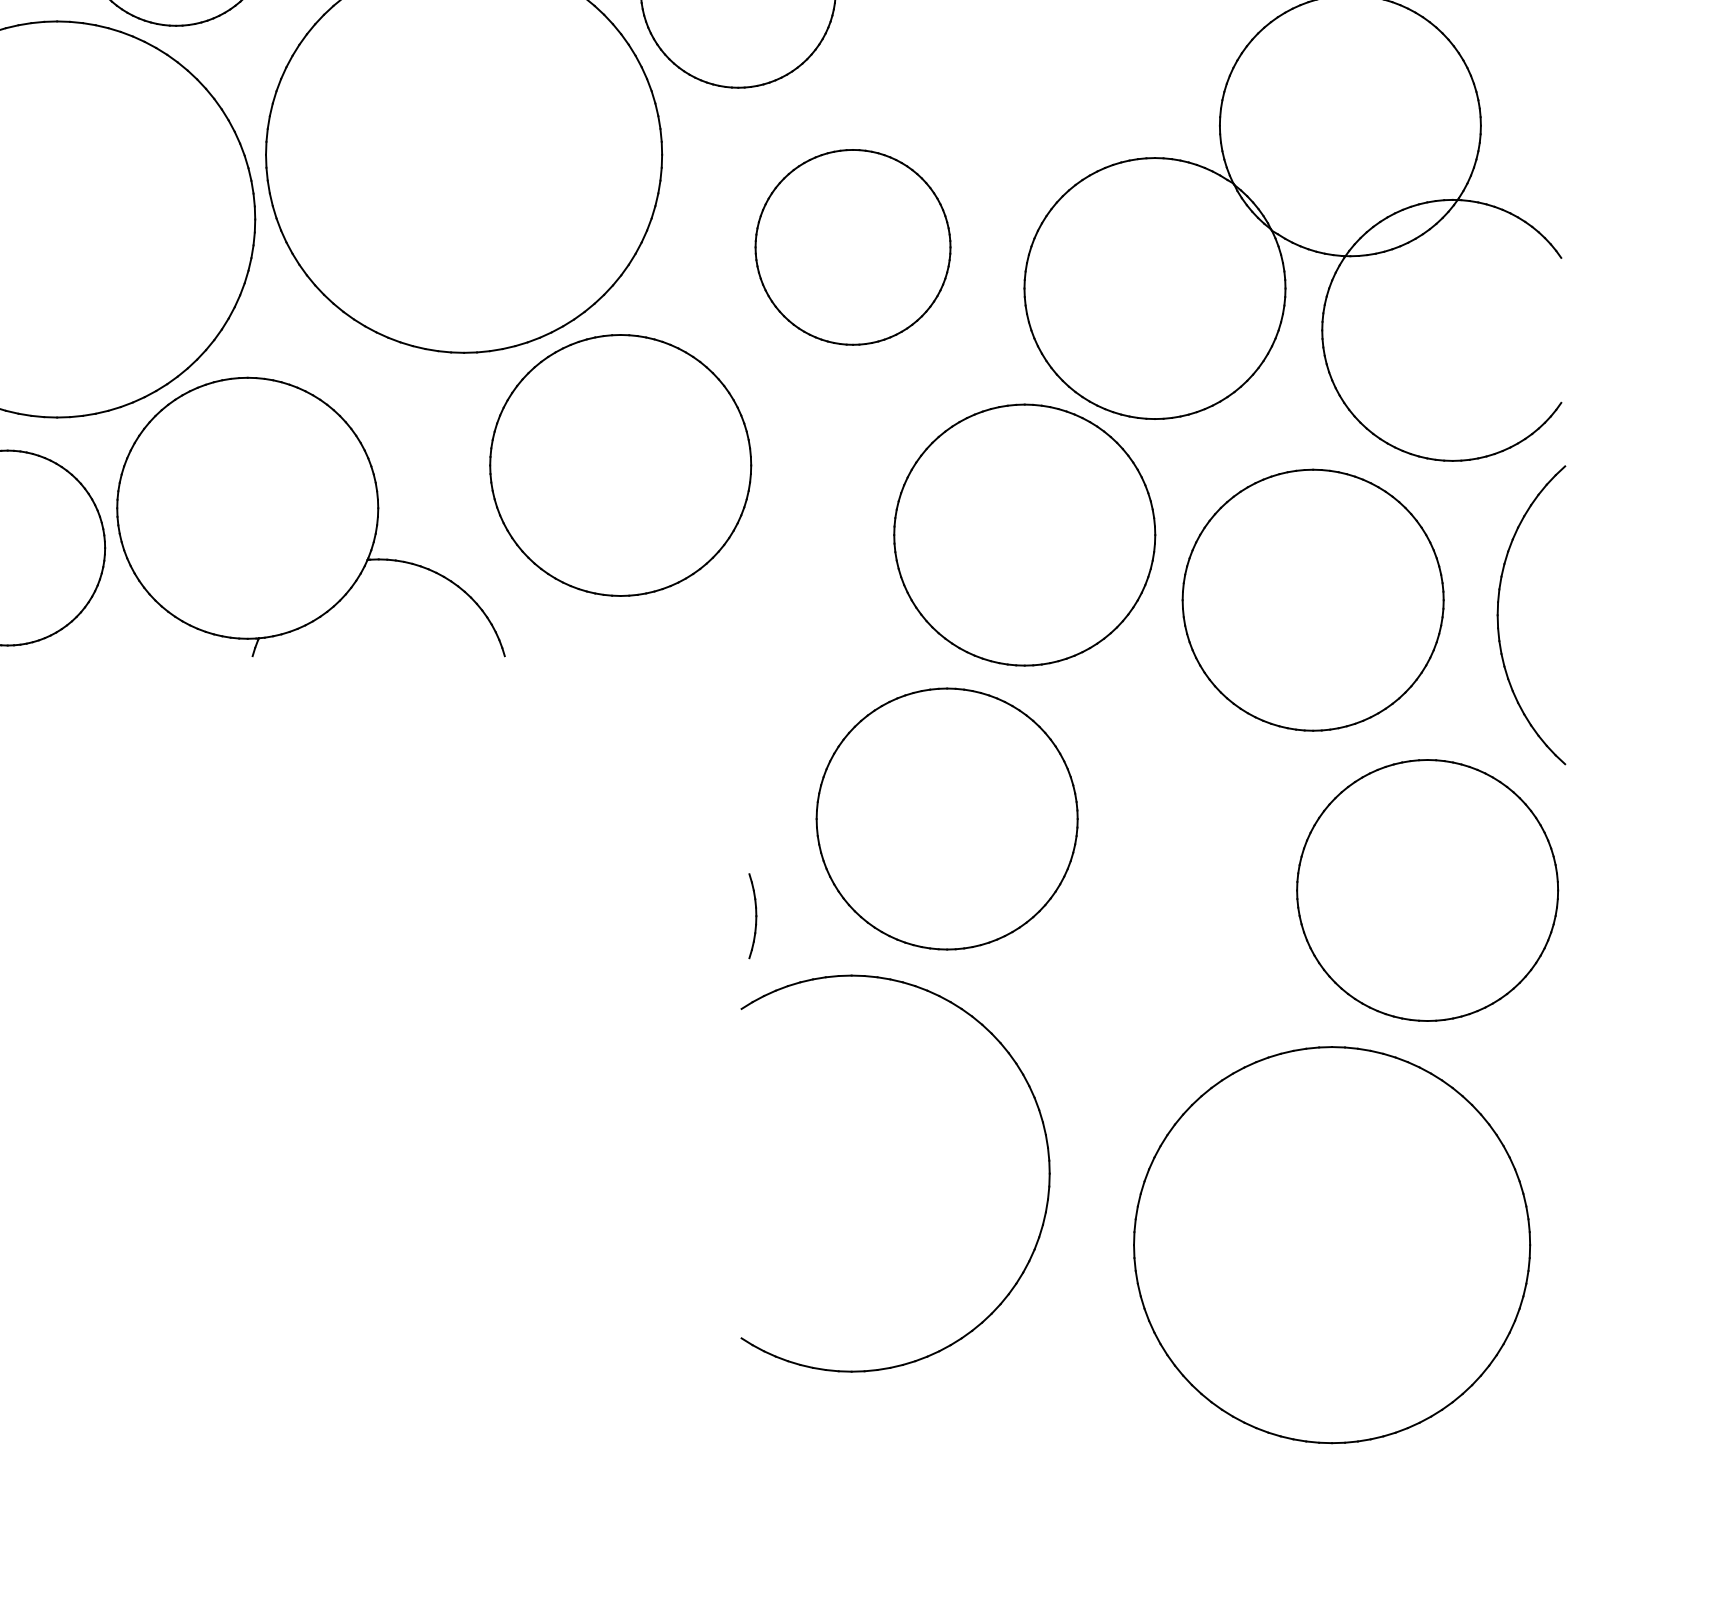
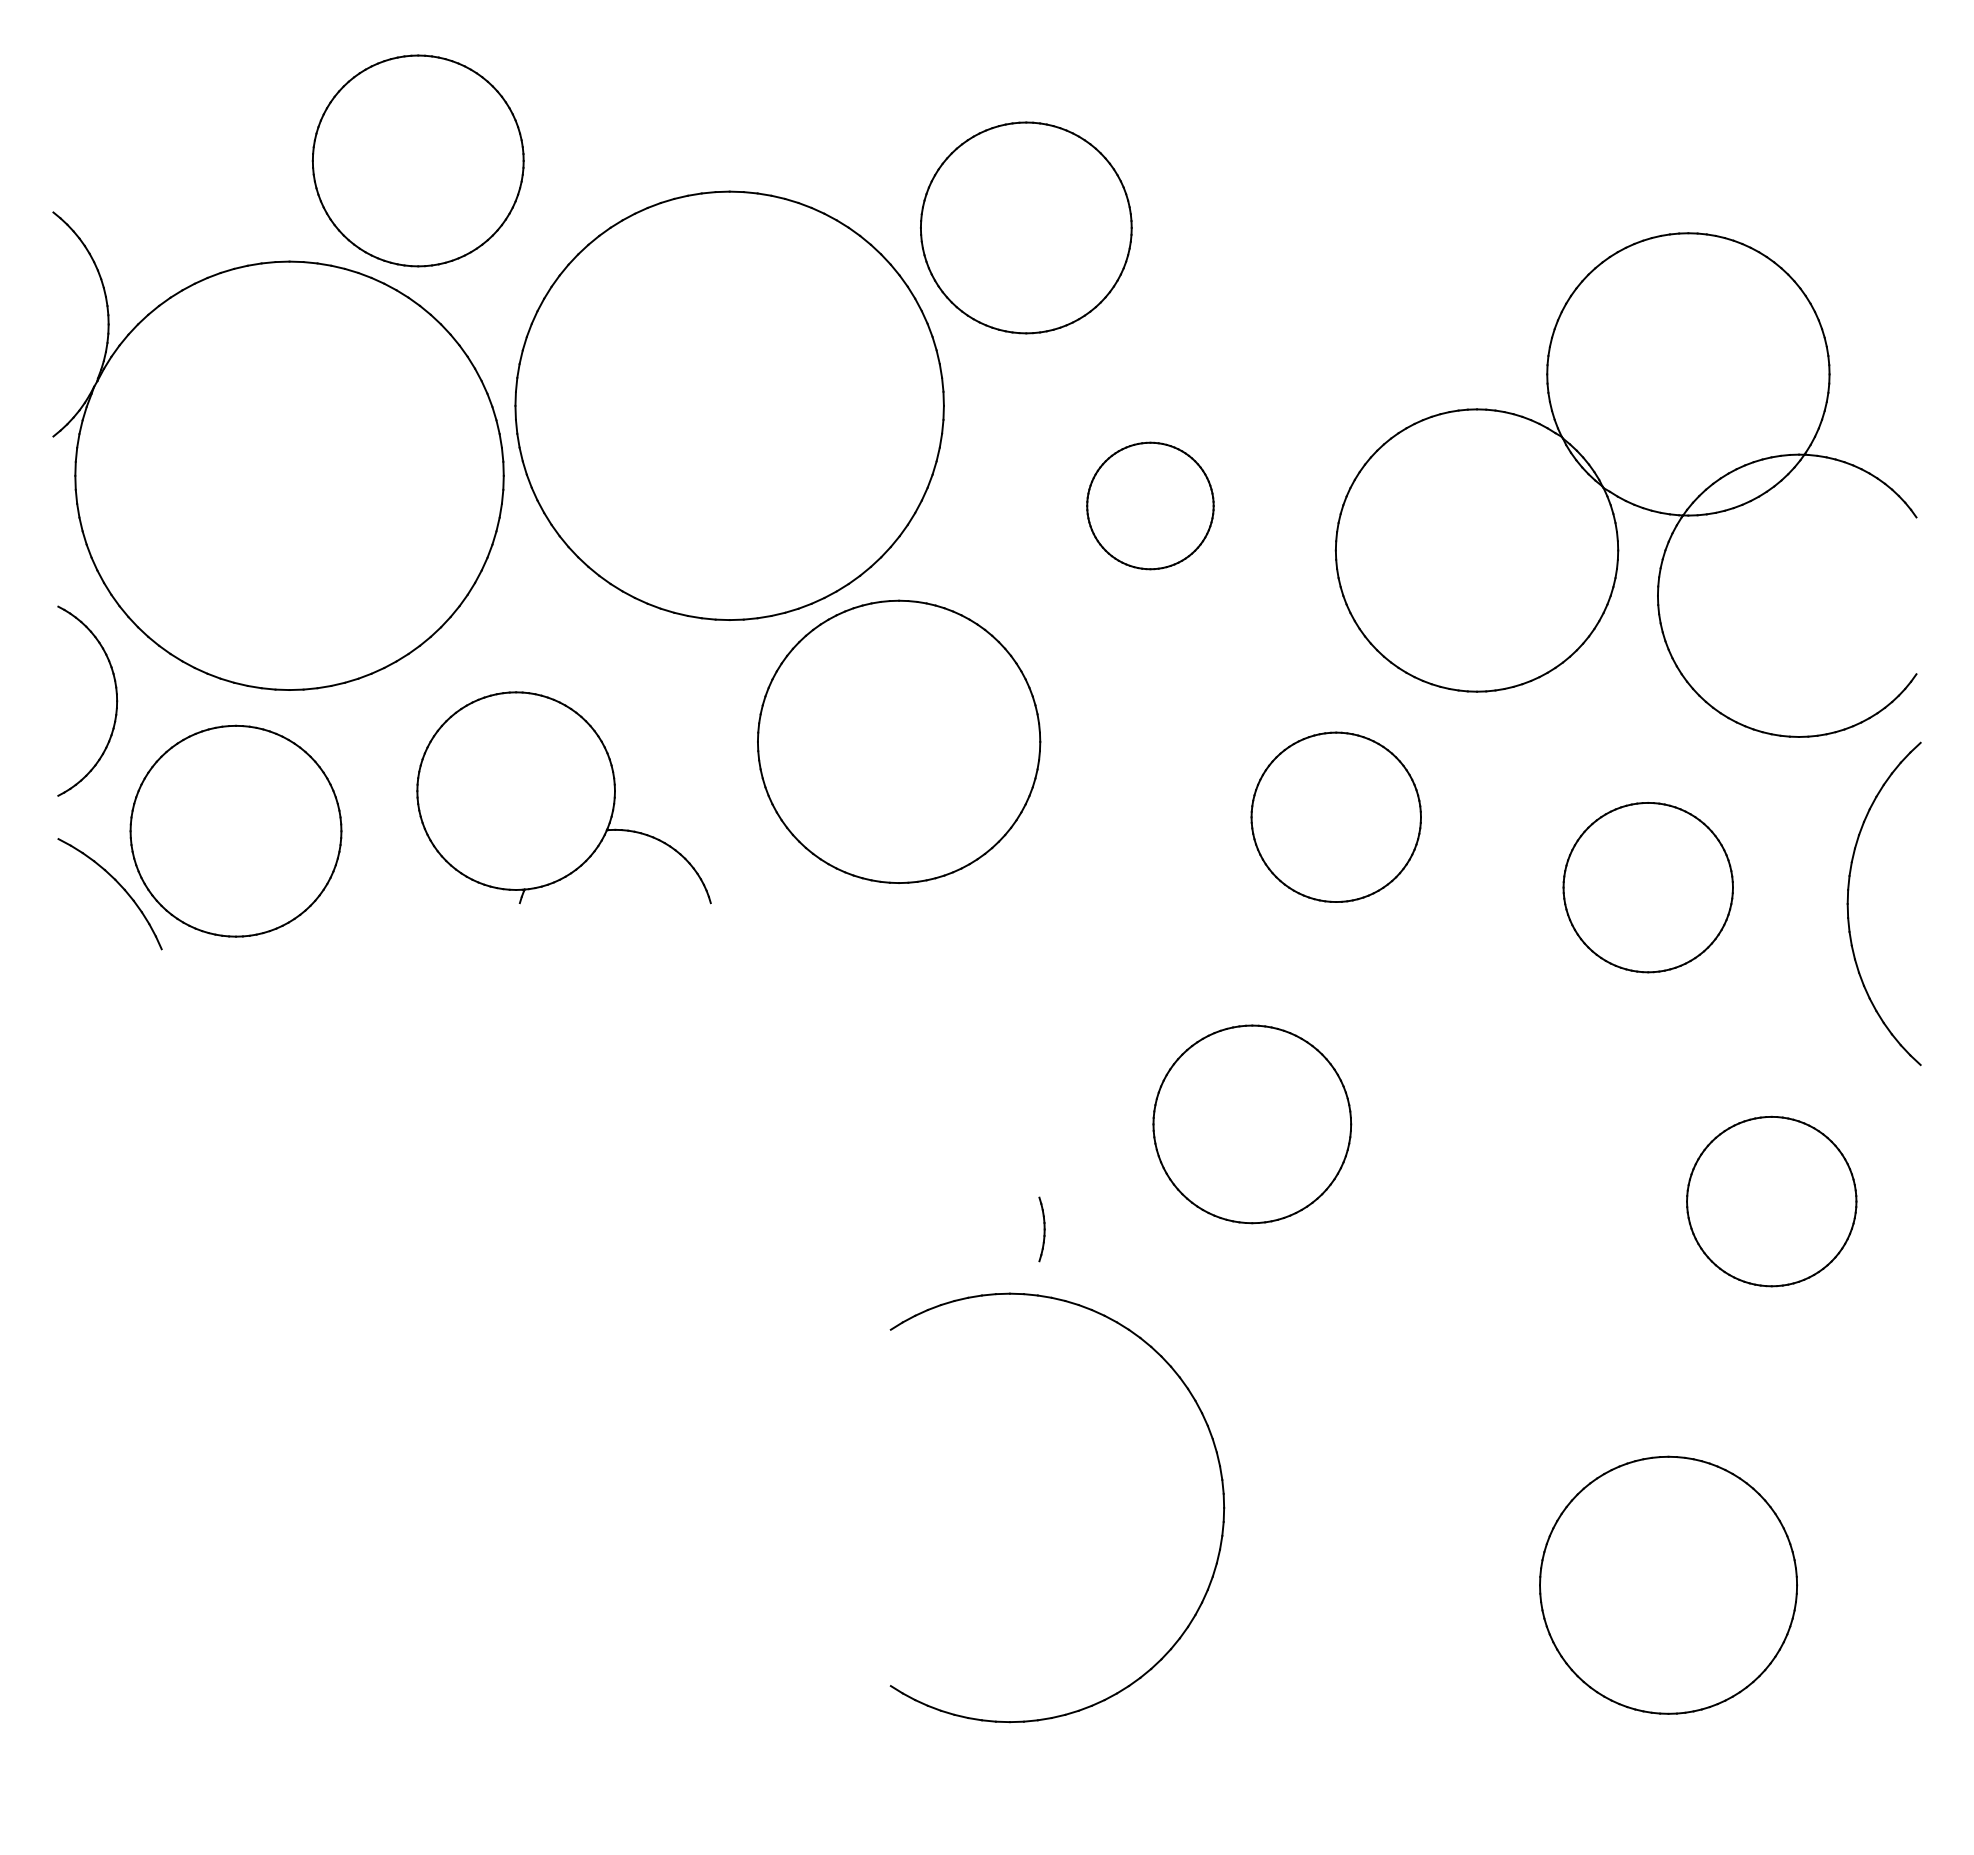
part: (853, 246) -> (1150, 505), size x0.6
part: (310, 516) -> (563, 797), size x0.7
part: (1025, 535) -> (1336, 817), size x0.6
part: (1313, 600) -> (1648, 887), size x0.6
part: (947, 819) -> (1252, 1124), size x0.7
part: (1427, 890) -> (1771, 1201), size x0.6
part: (752, 916) -> (1041, 1229), size x0.7
part: (1048, 1164) -> (1222, 1497), moved
part: (1332, 1245) -> (1668, 1585), size x0.6

